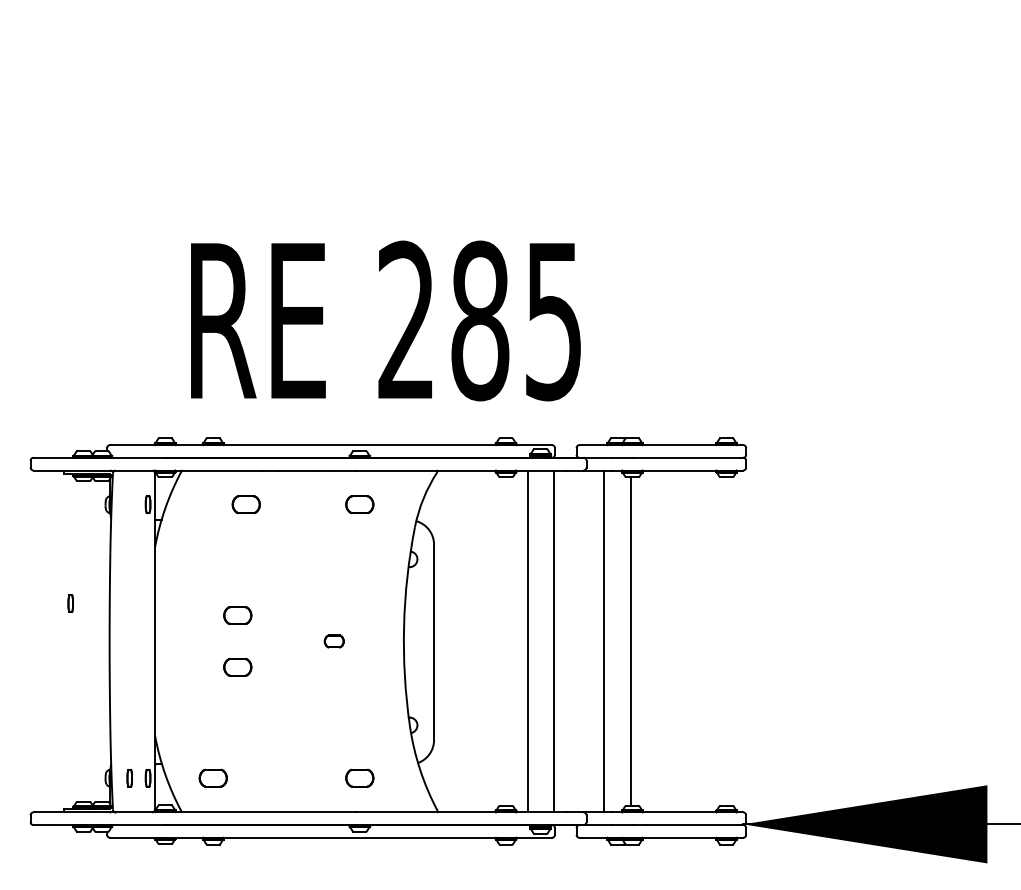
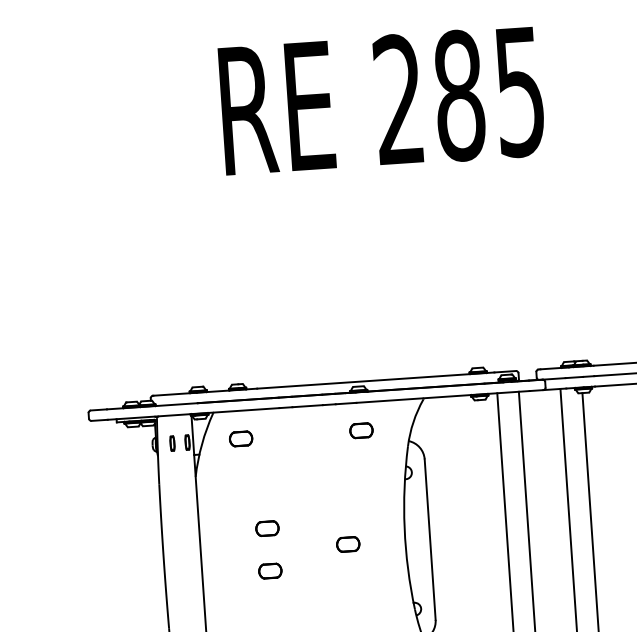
text: (385, 320) -> (381, 100), moved
part: (245, 504) -> (240, 438), moved
part: (70, 603) -> (172, 443), moved
part: (333, 641) -> (347, 544), size x1.43

